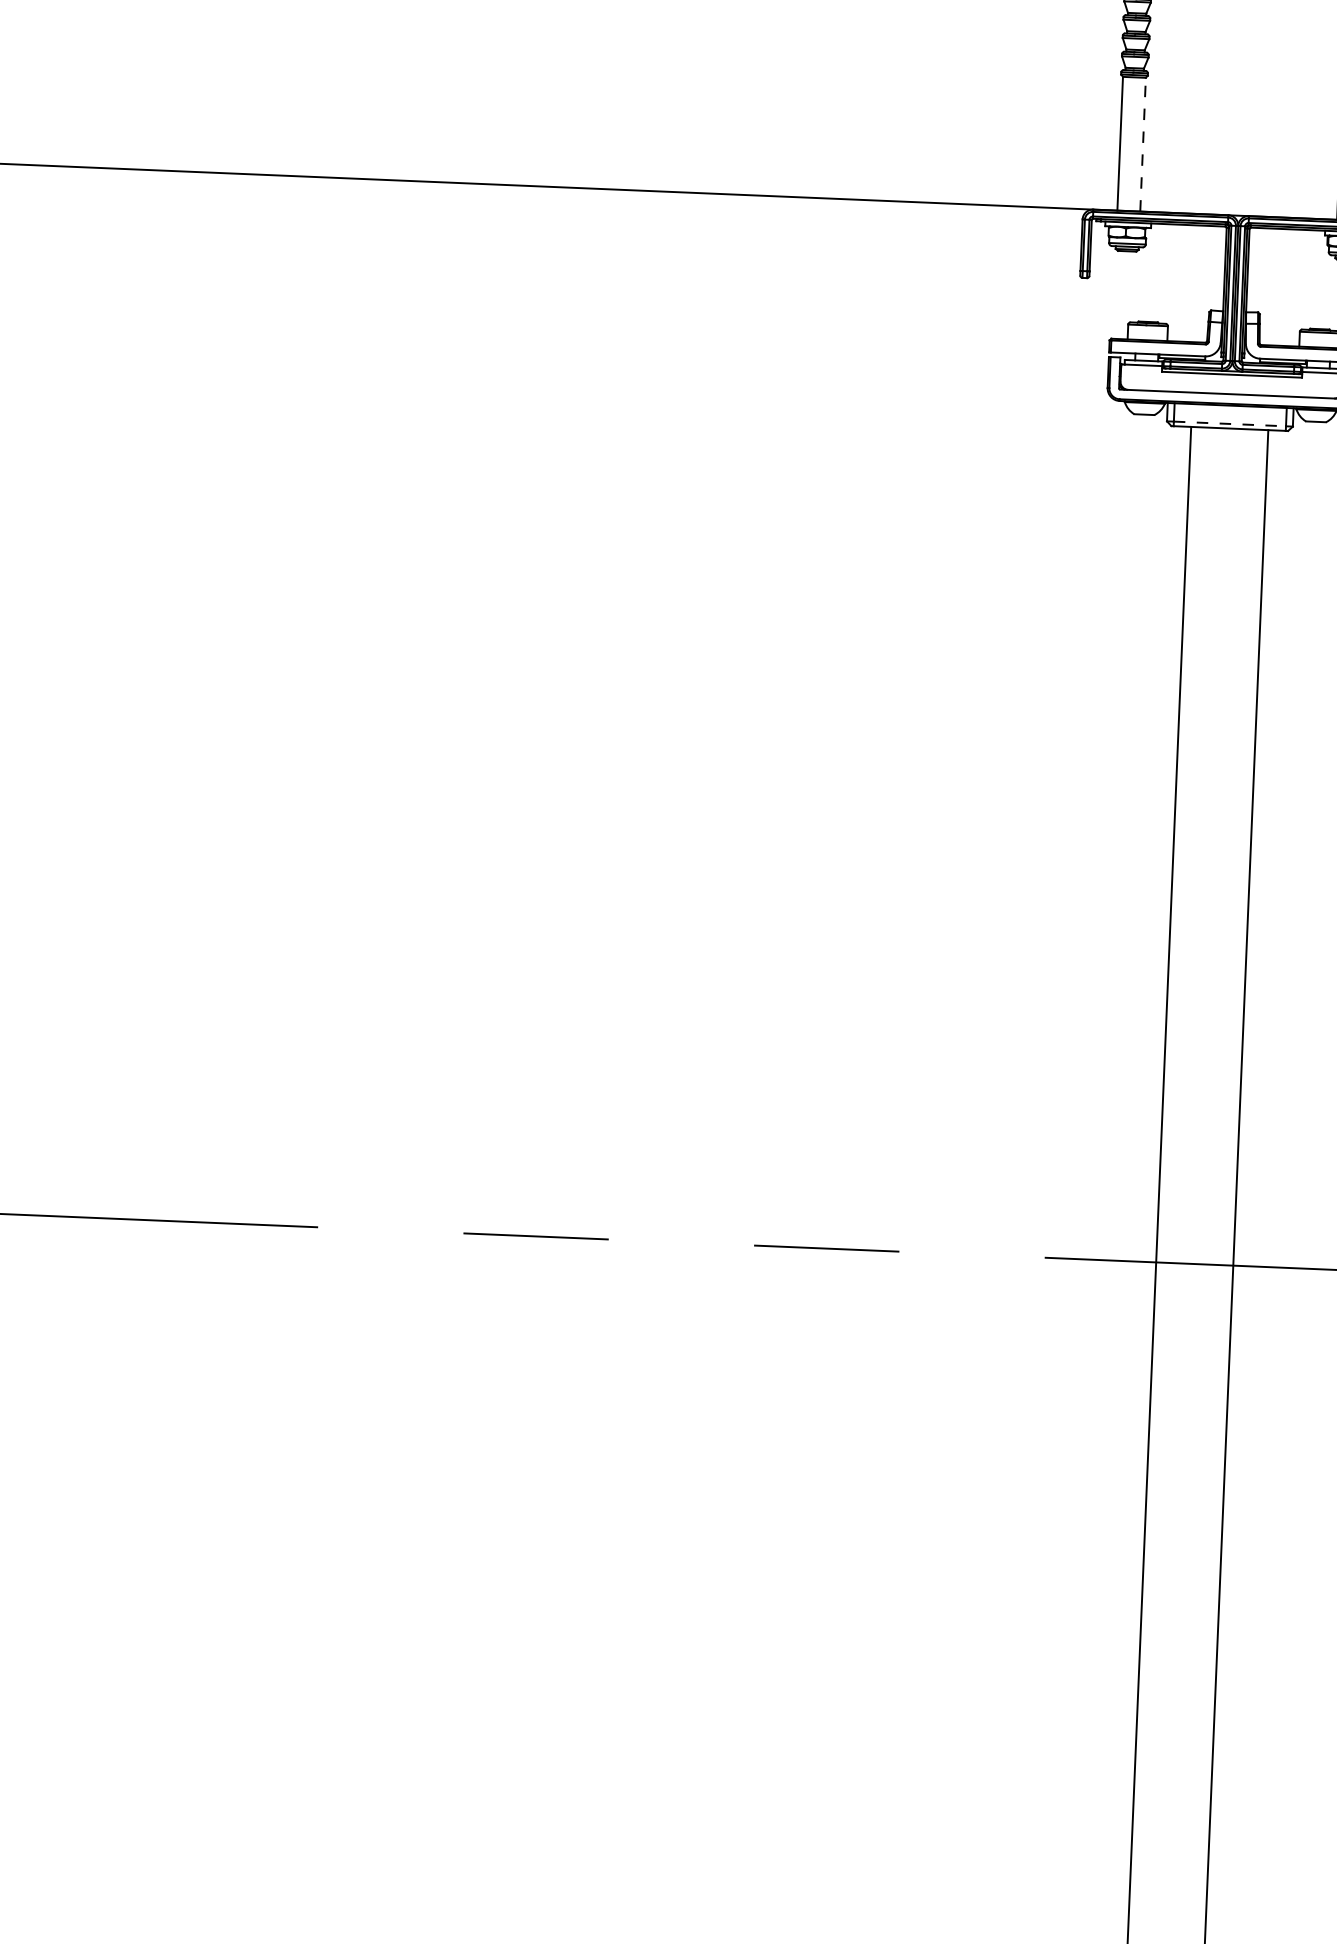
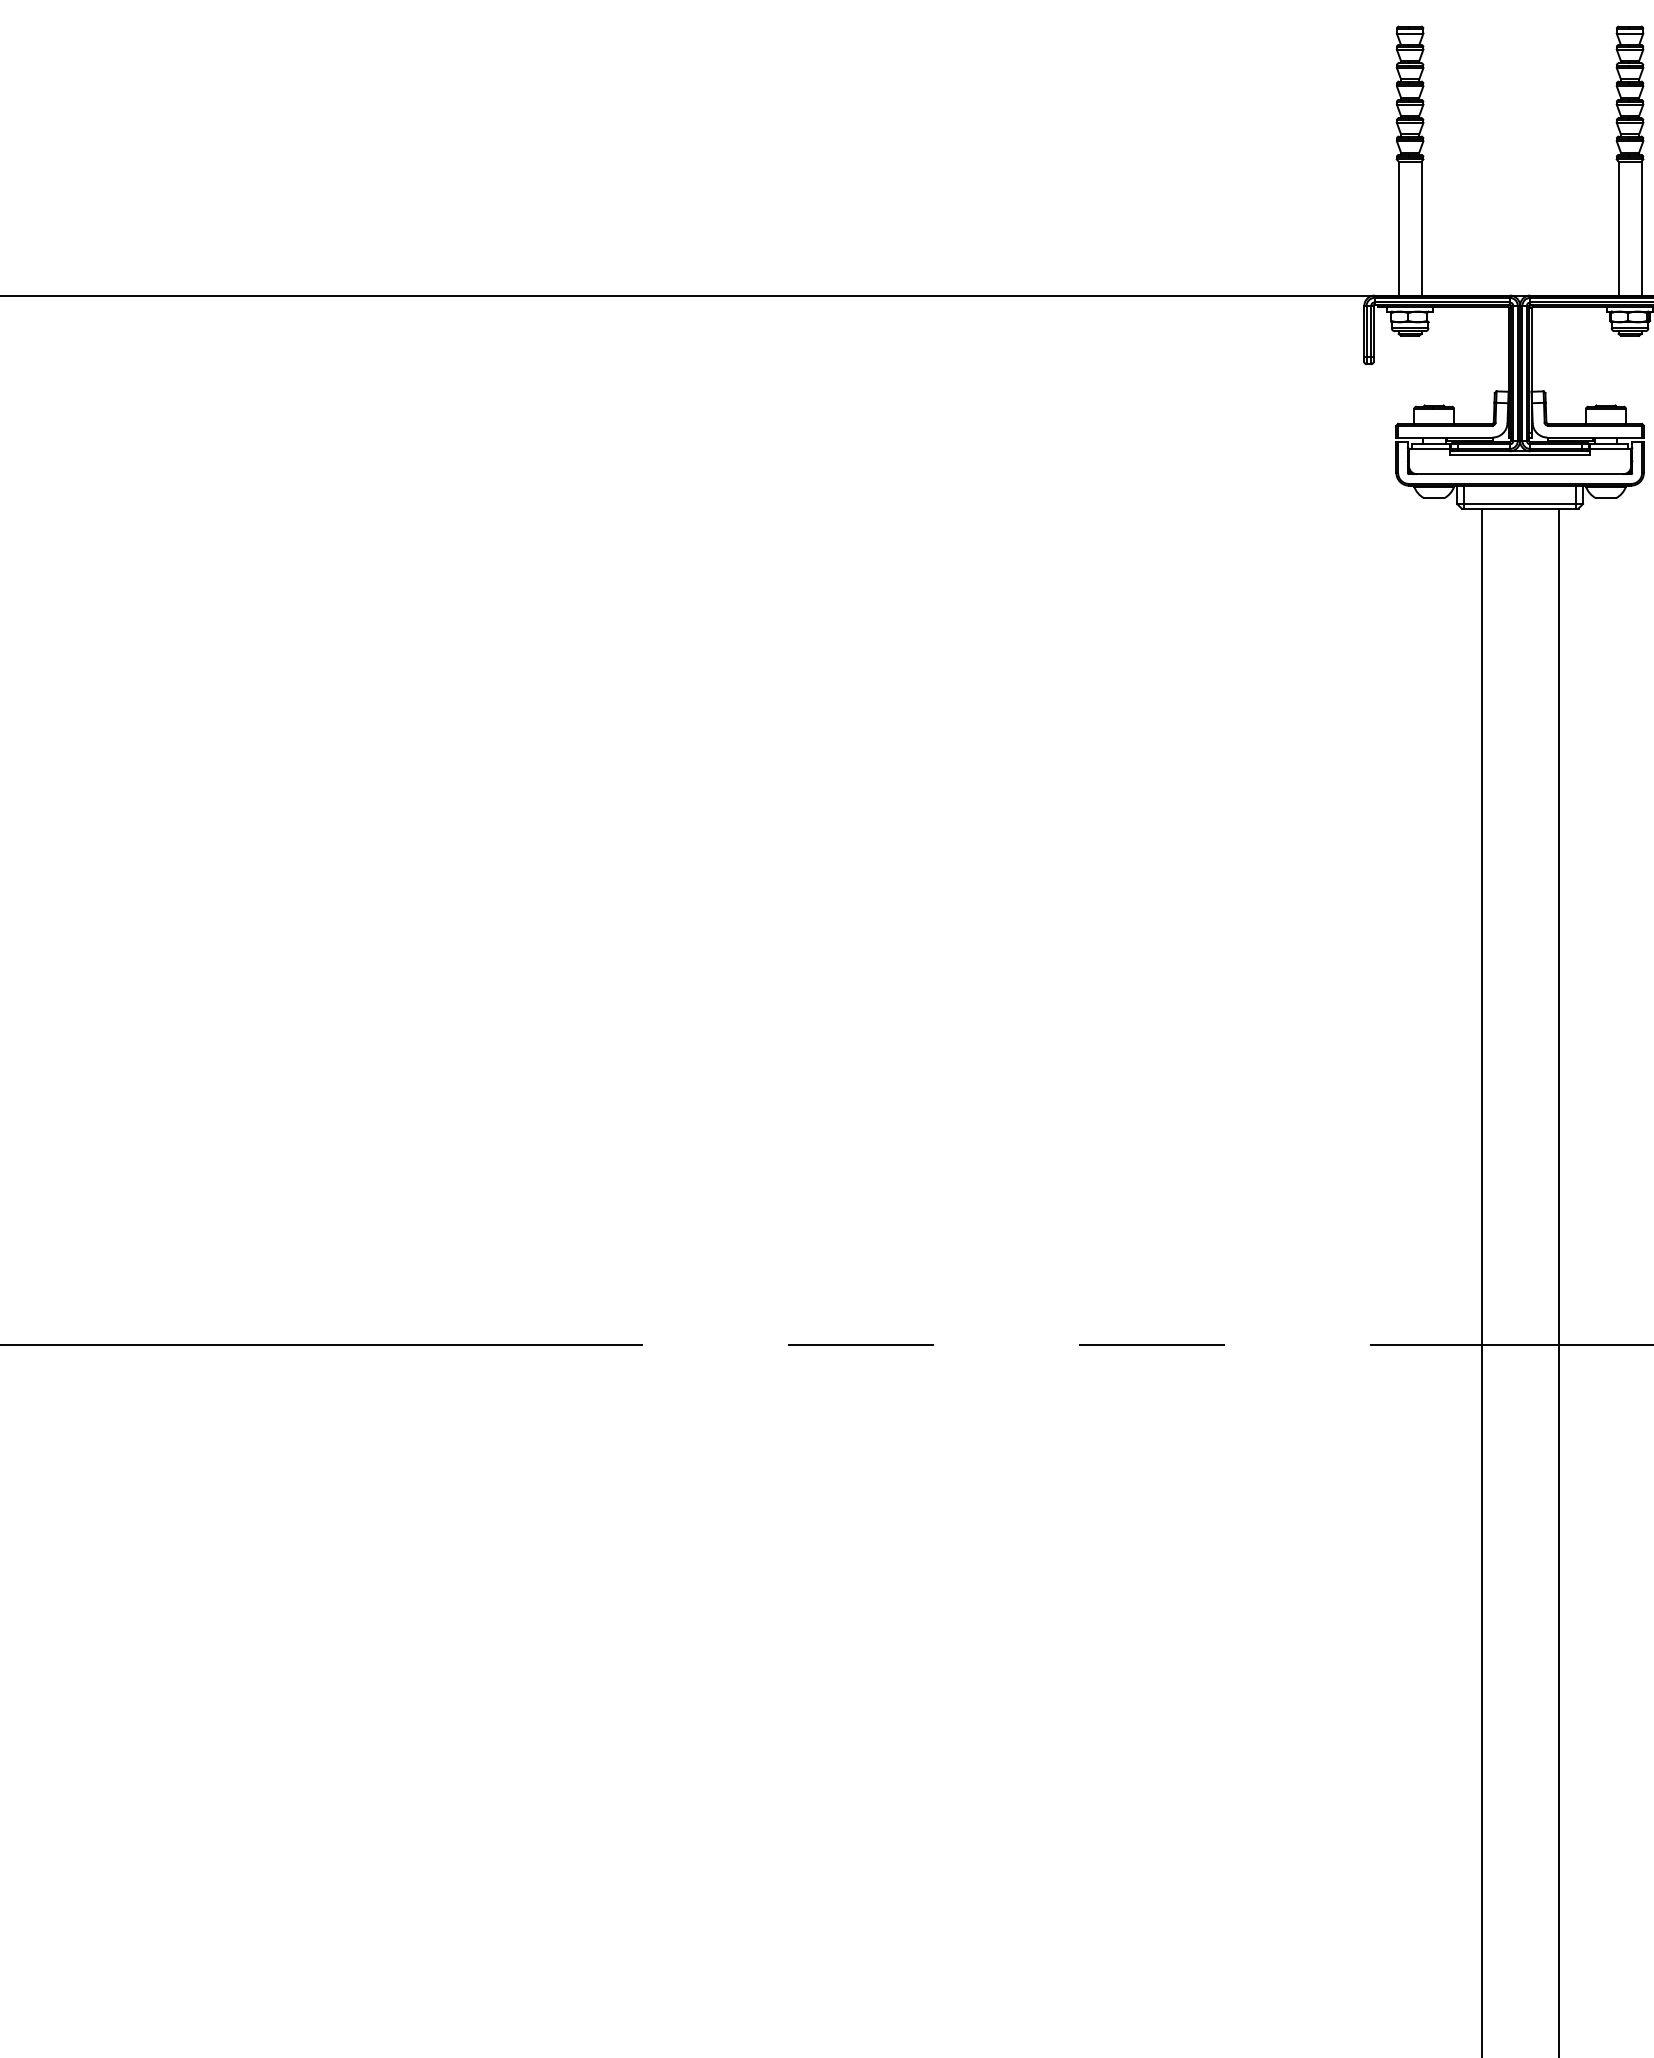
line: (1142, 144) -> (1421, 228), dashed -> solid
line: (1230, 424) -> (1520, 504), dashed -> solid

